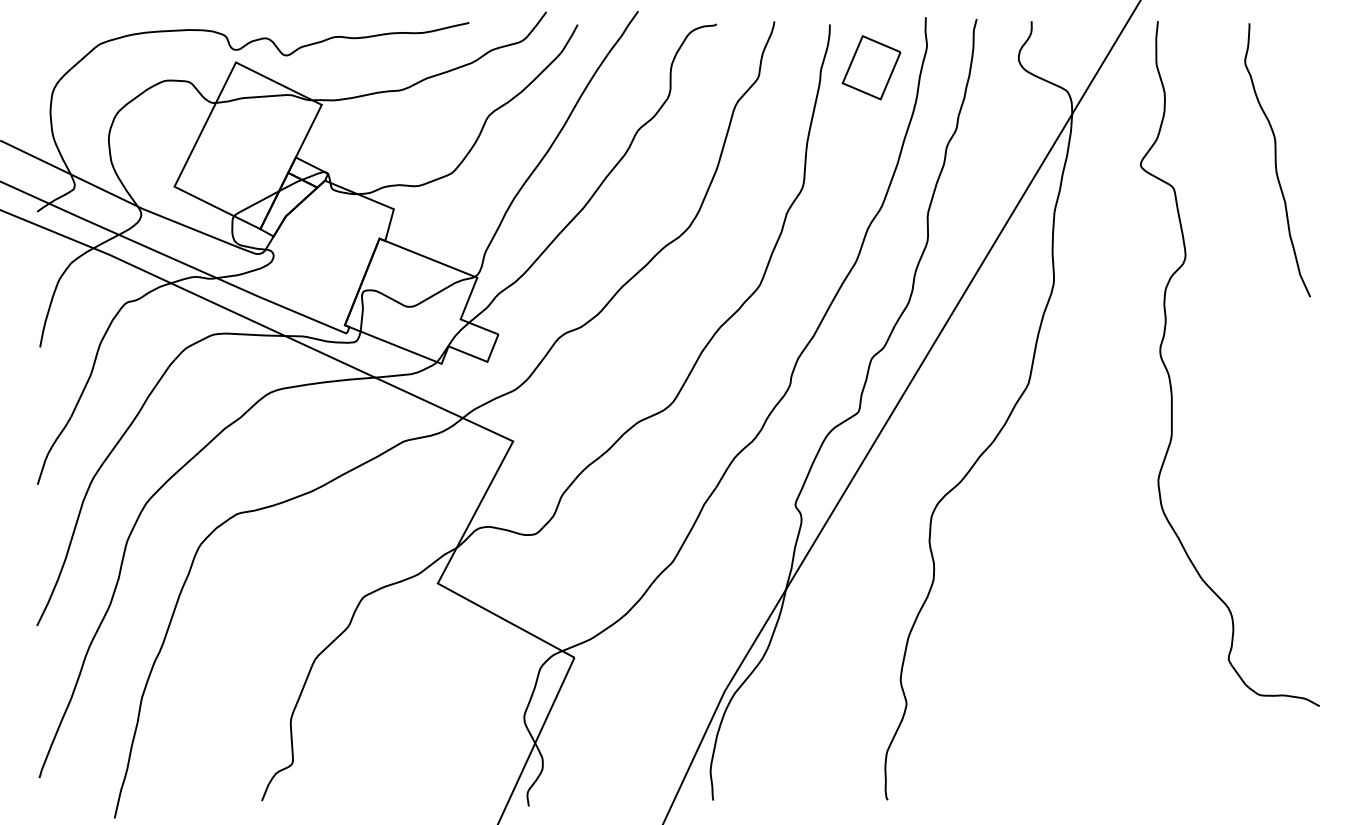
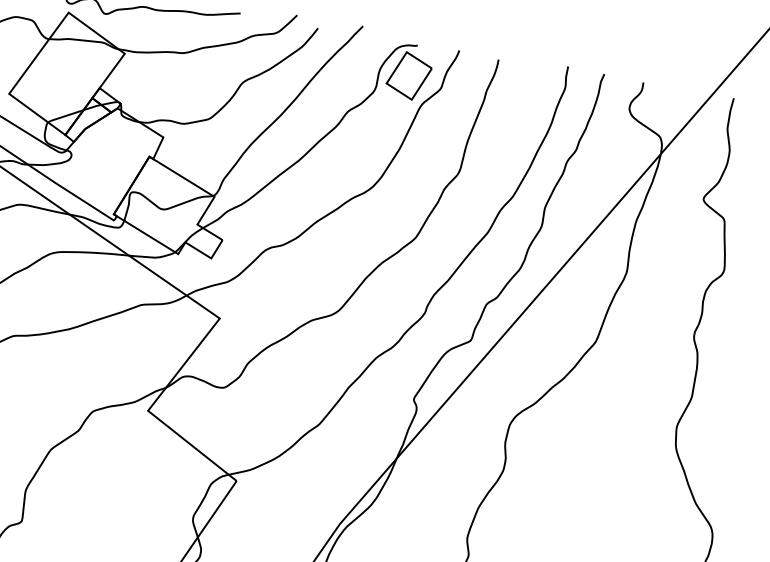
part: (871, 67) -> (409, 75), moved

